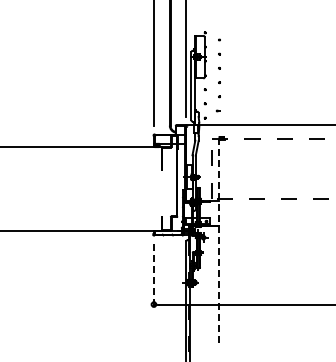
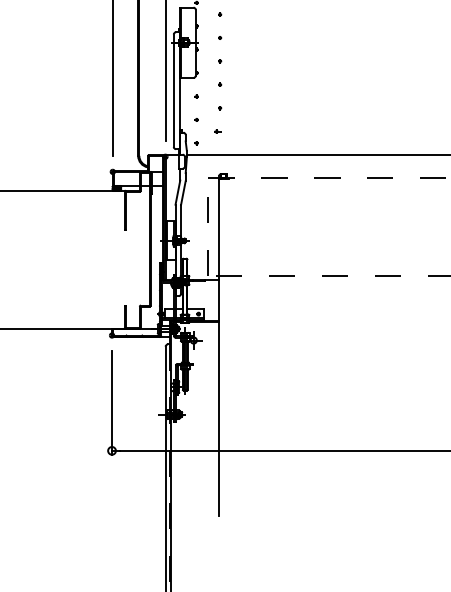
line: (219, 241) -> (220, 346), dashed -> solid
line: (153, 276) -> (111, 404), dashed -> solid

